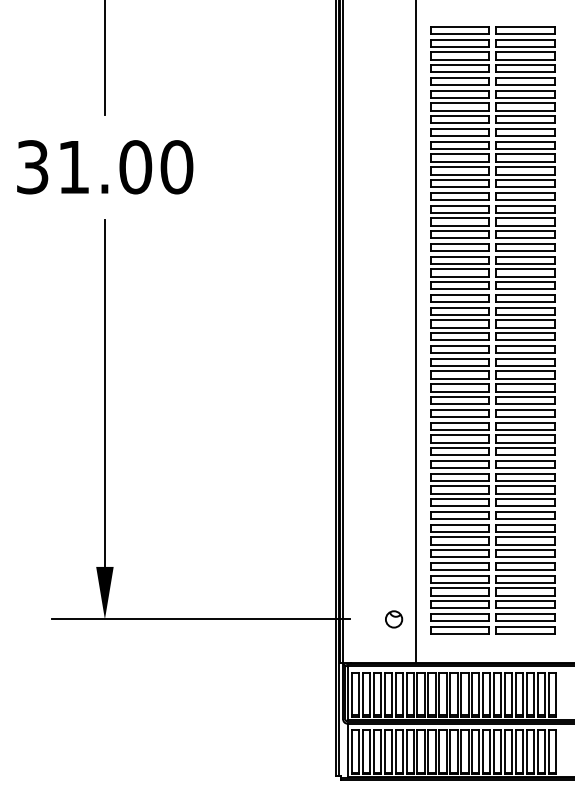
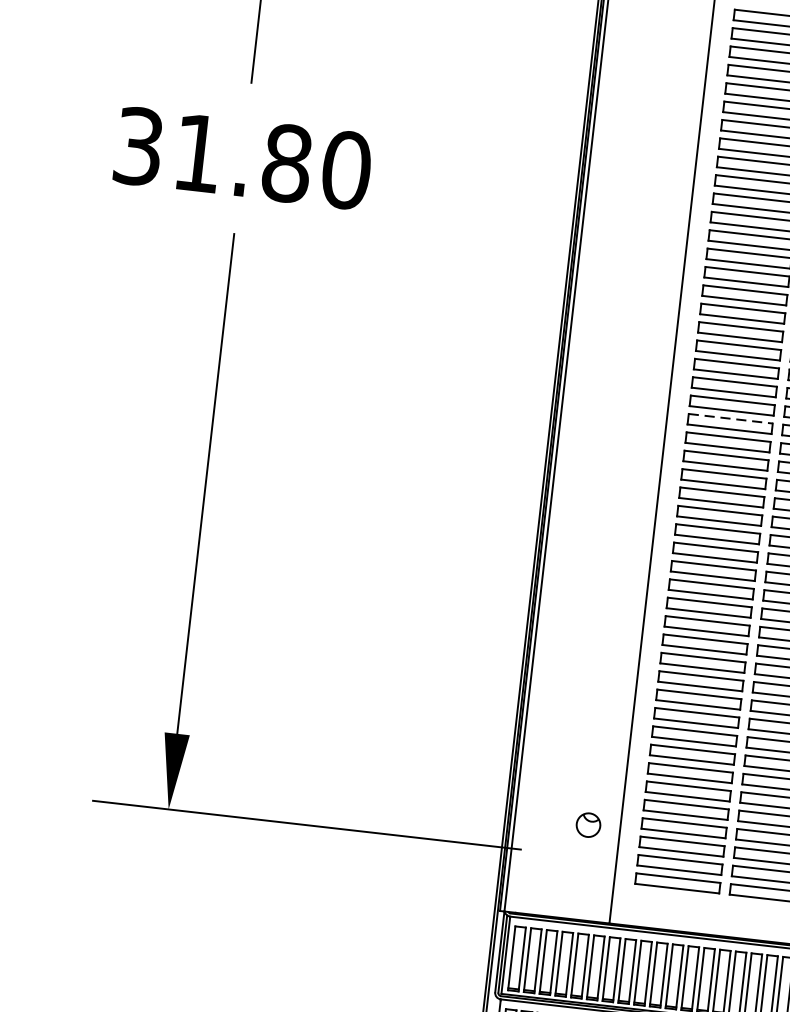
text: (135, 167) -> (286, 163), 31.00 -> 31.80
line: (460, 307) -> (731, 418), solid -> dashed
part: (394, 619) -> (589, 825), moved

